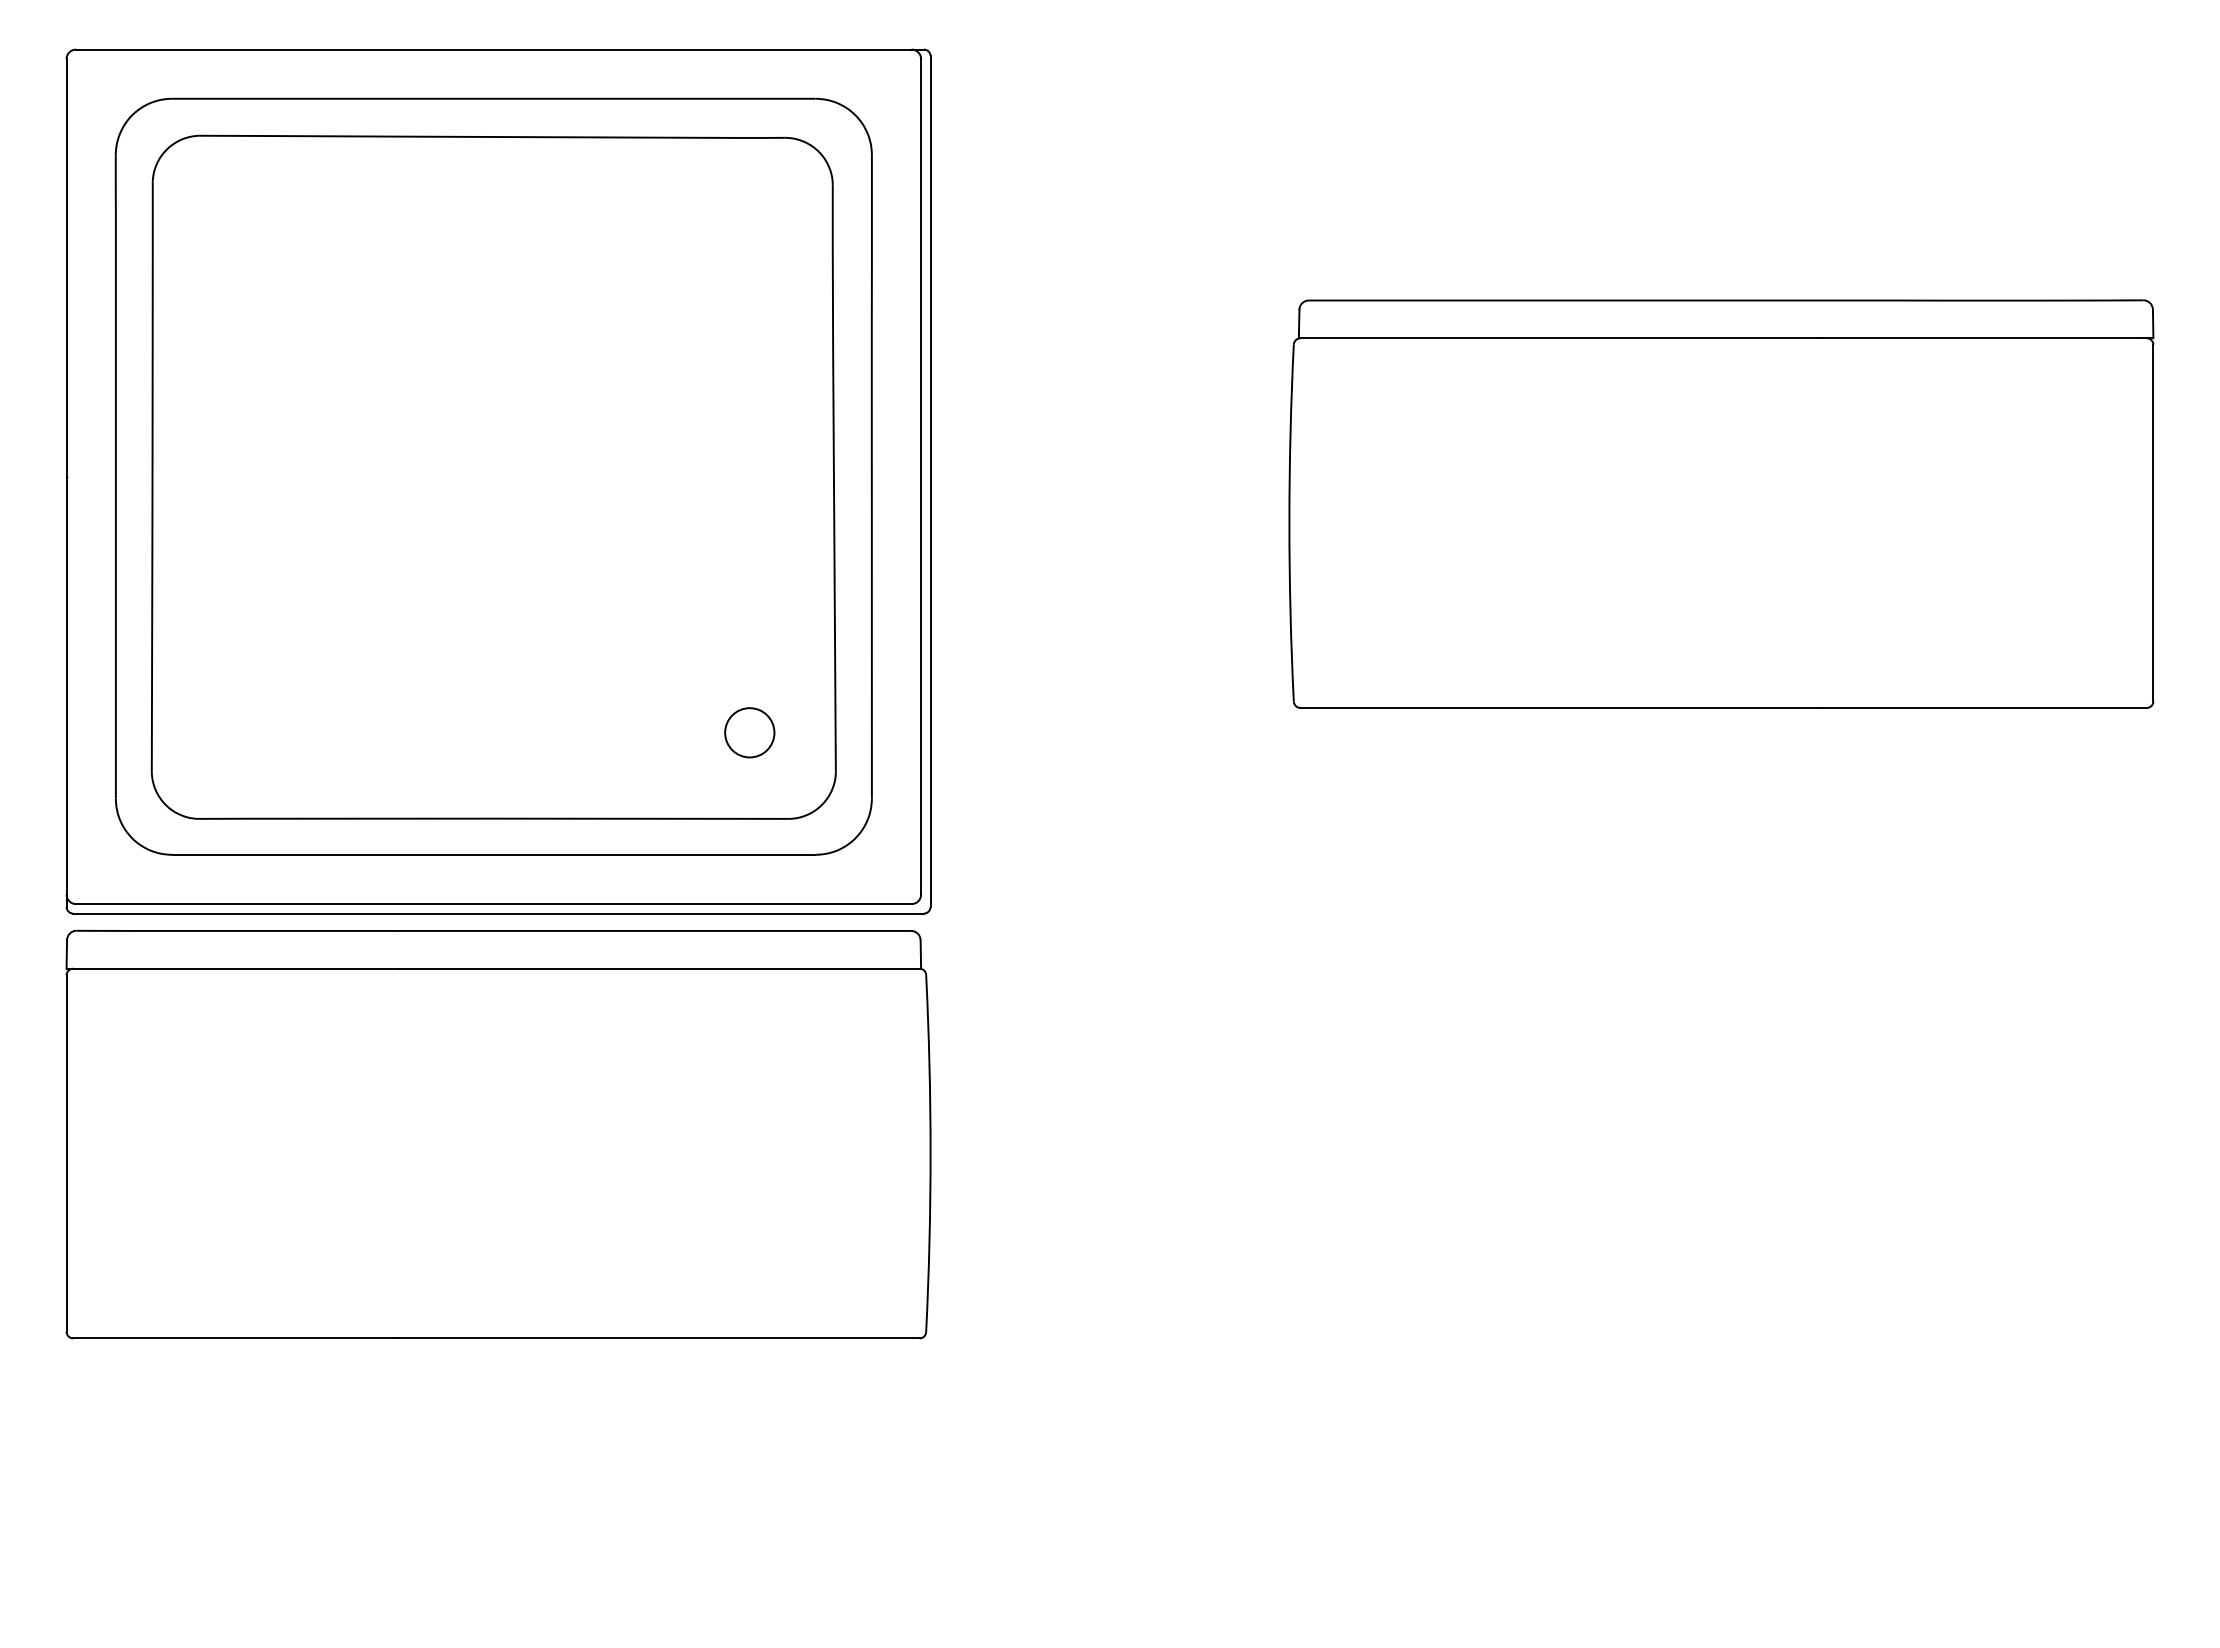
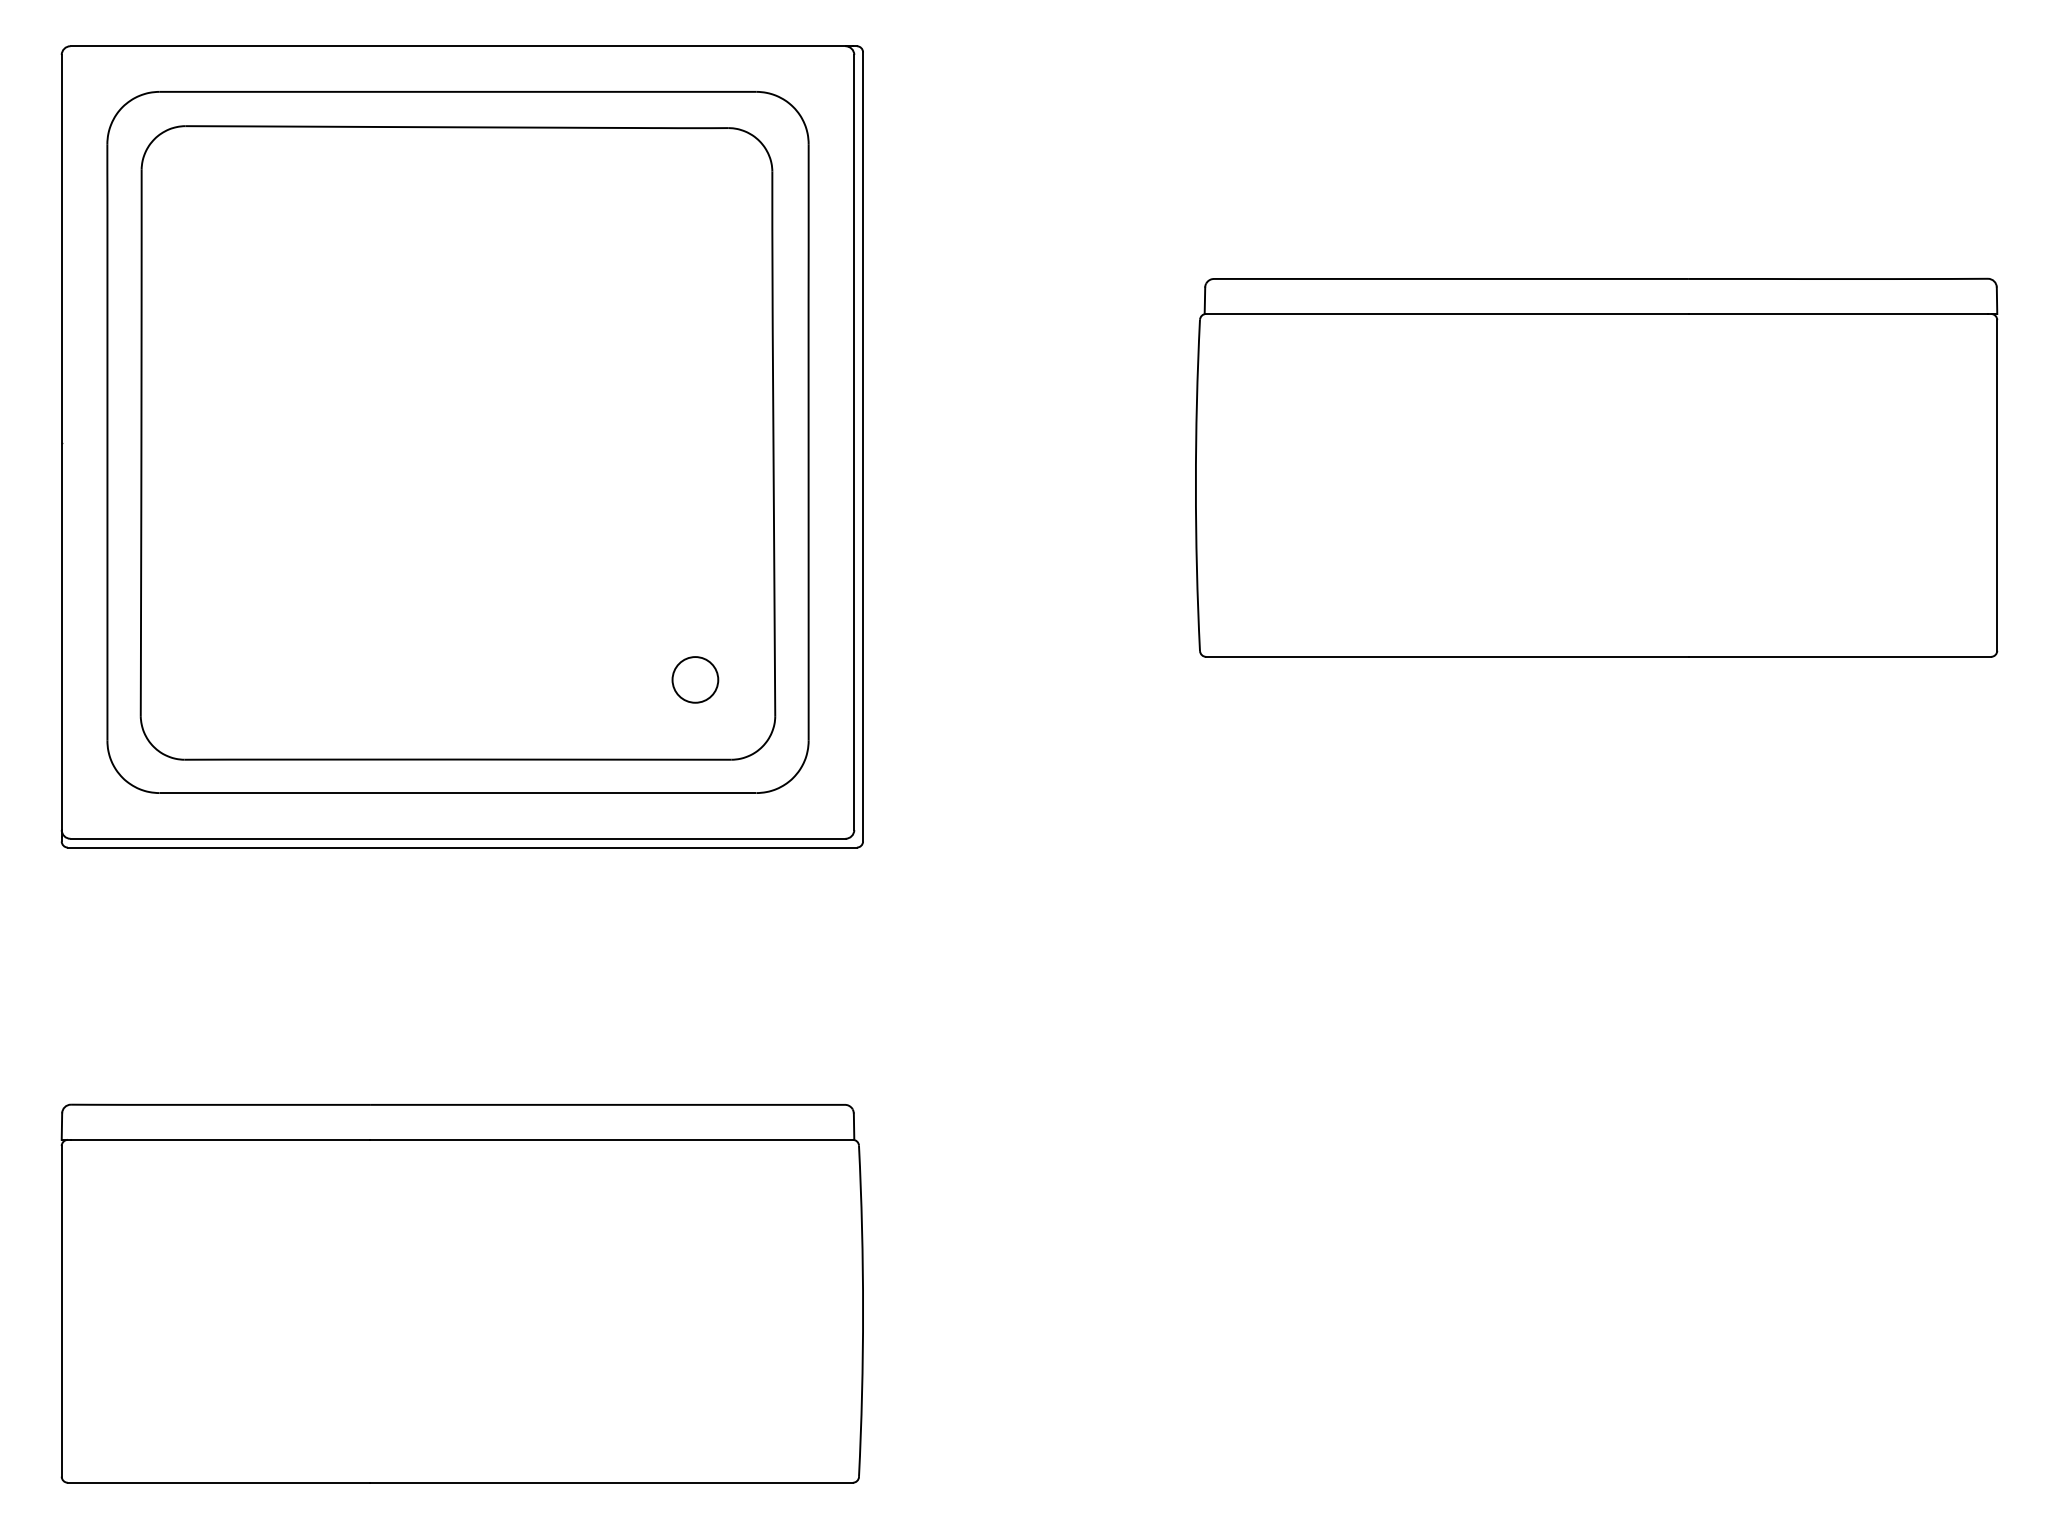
part: (498, 1134) -> (462, 1293), moved

